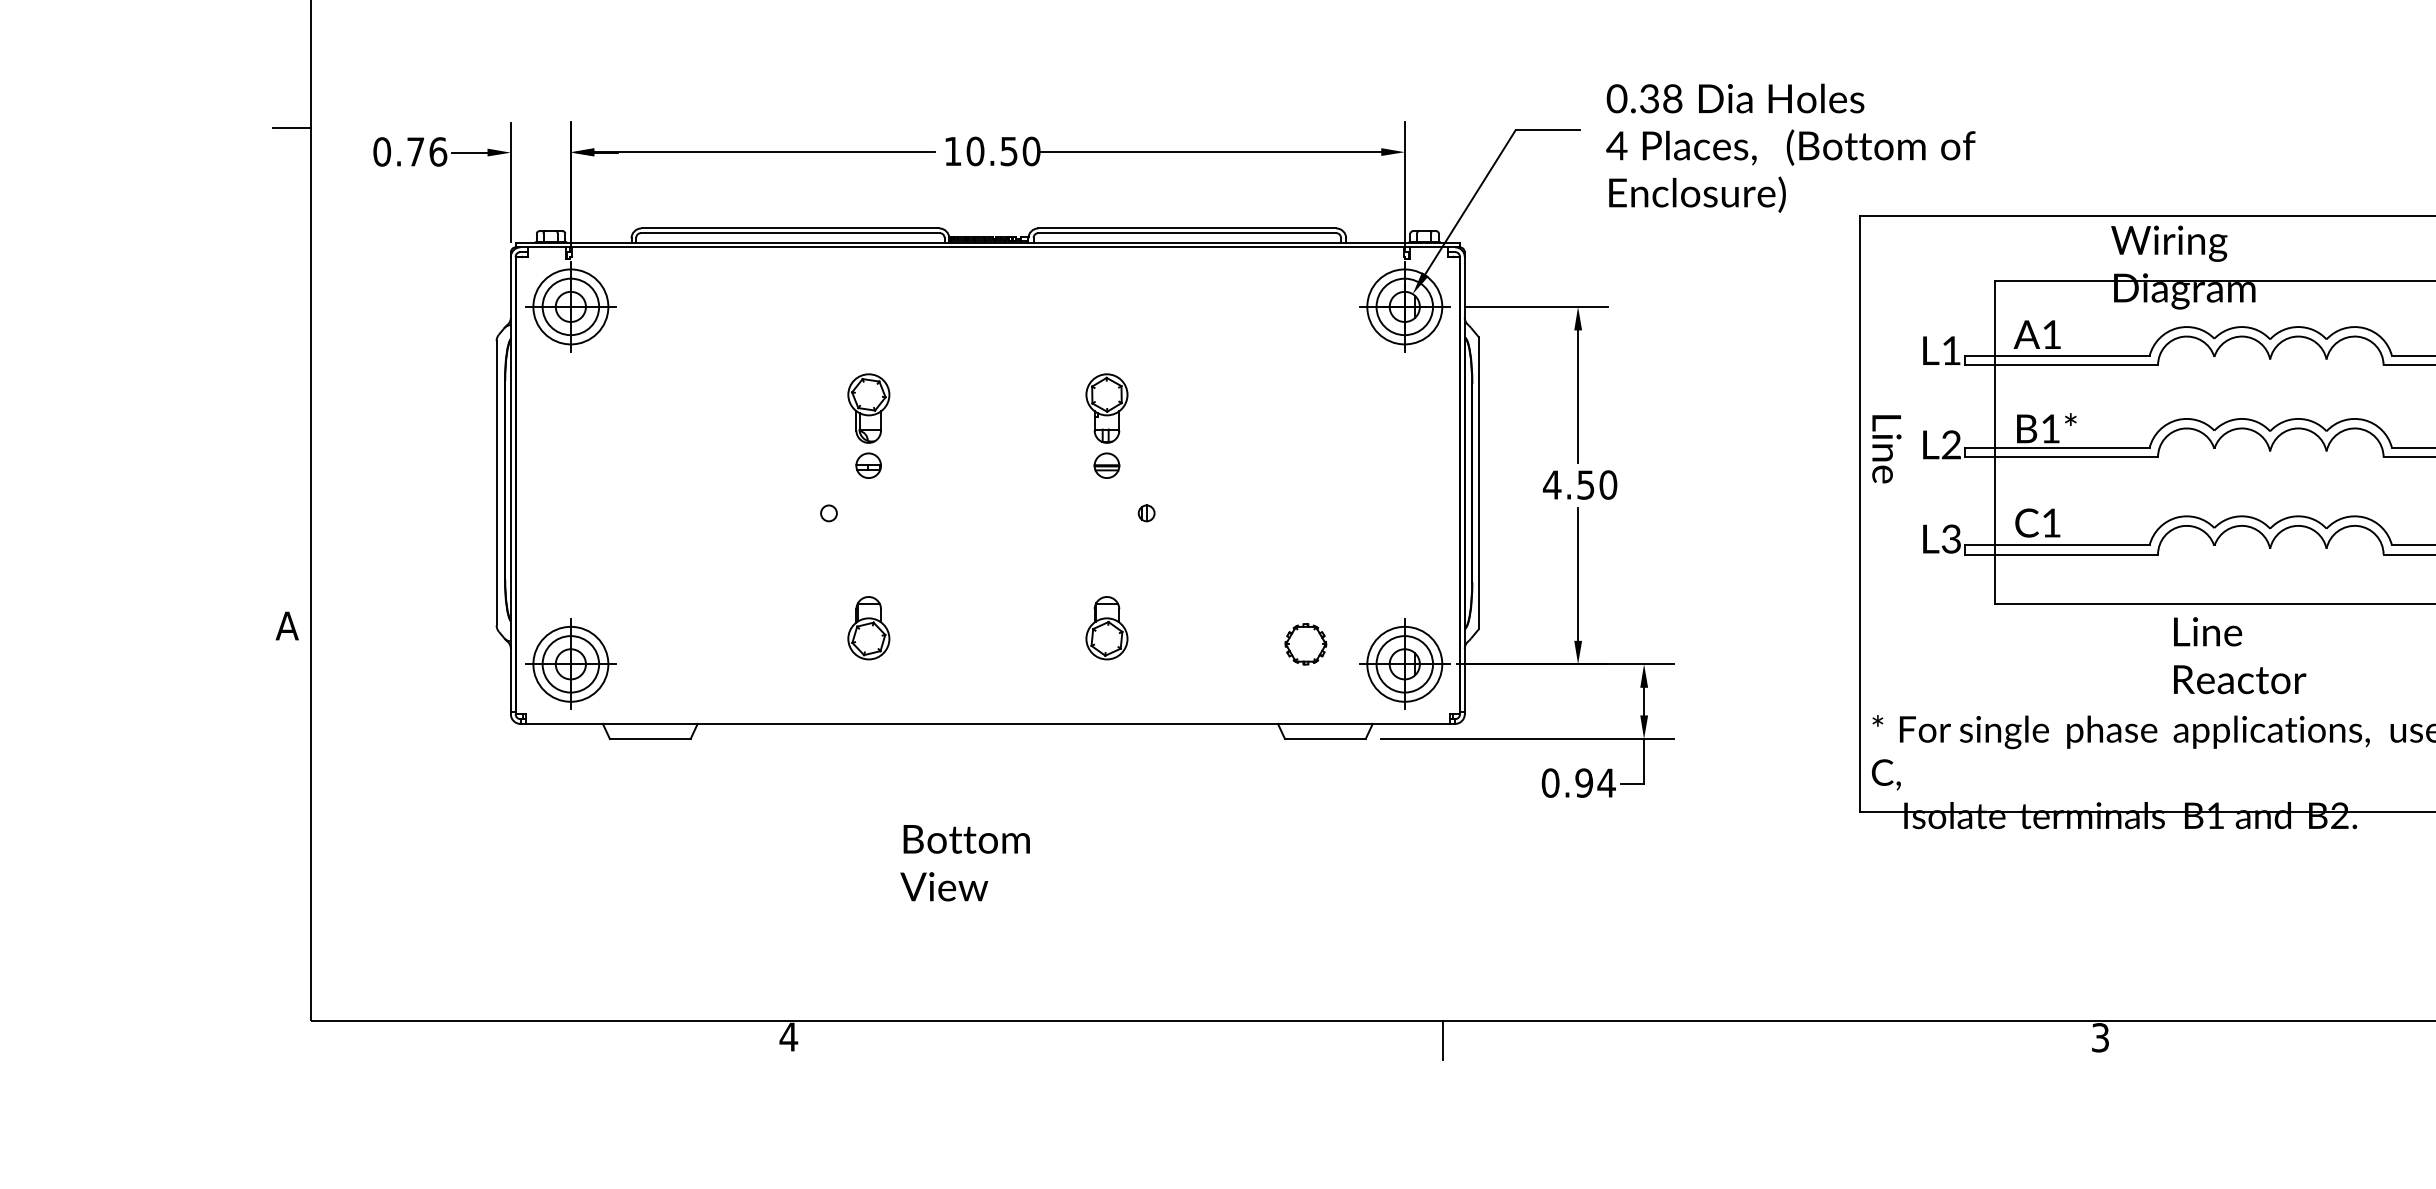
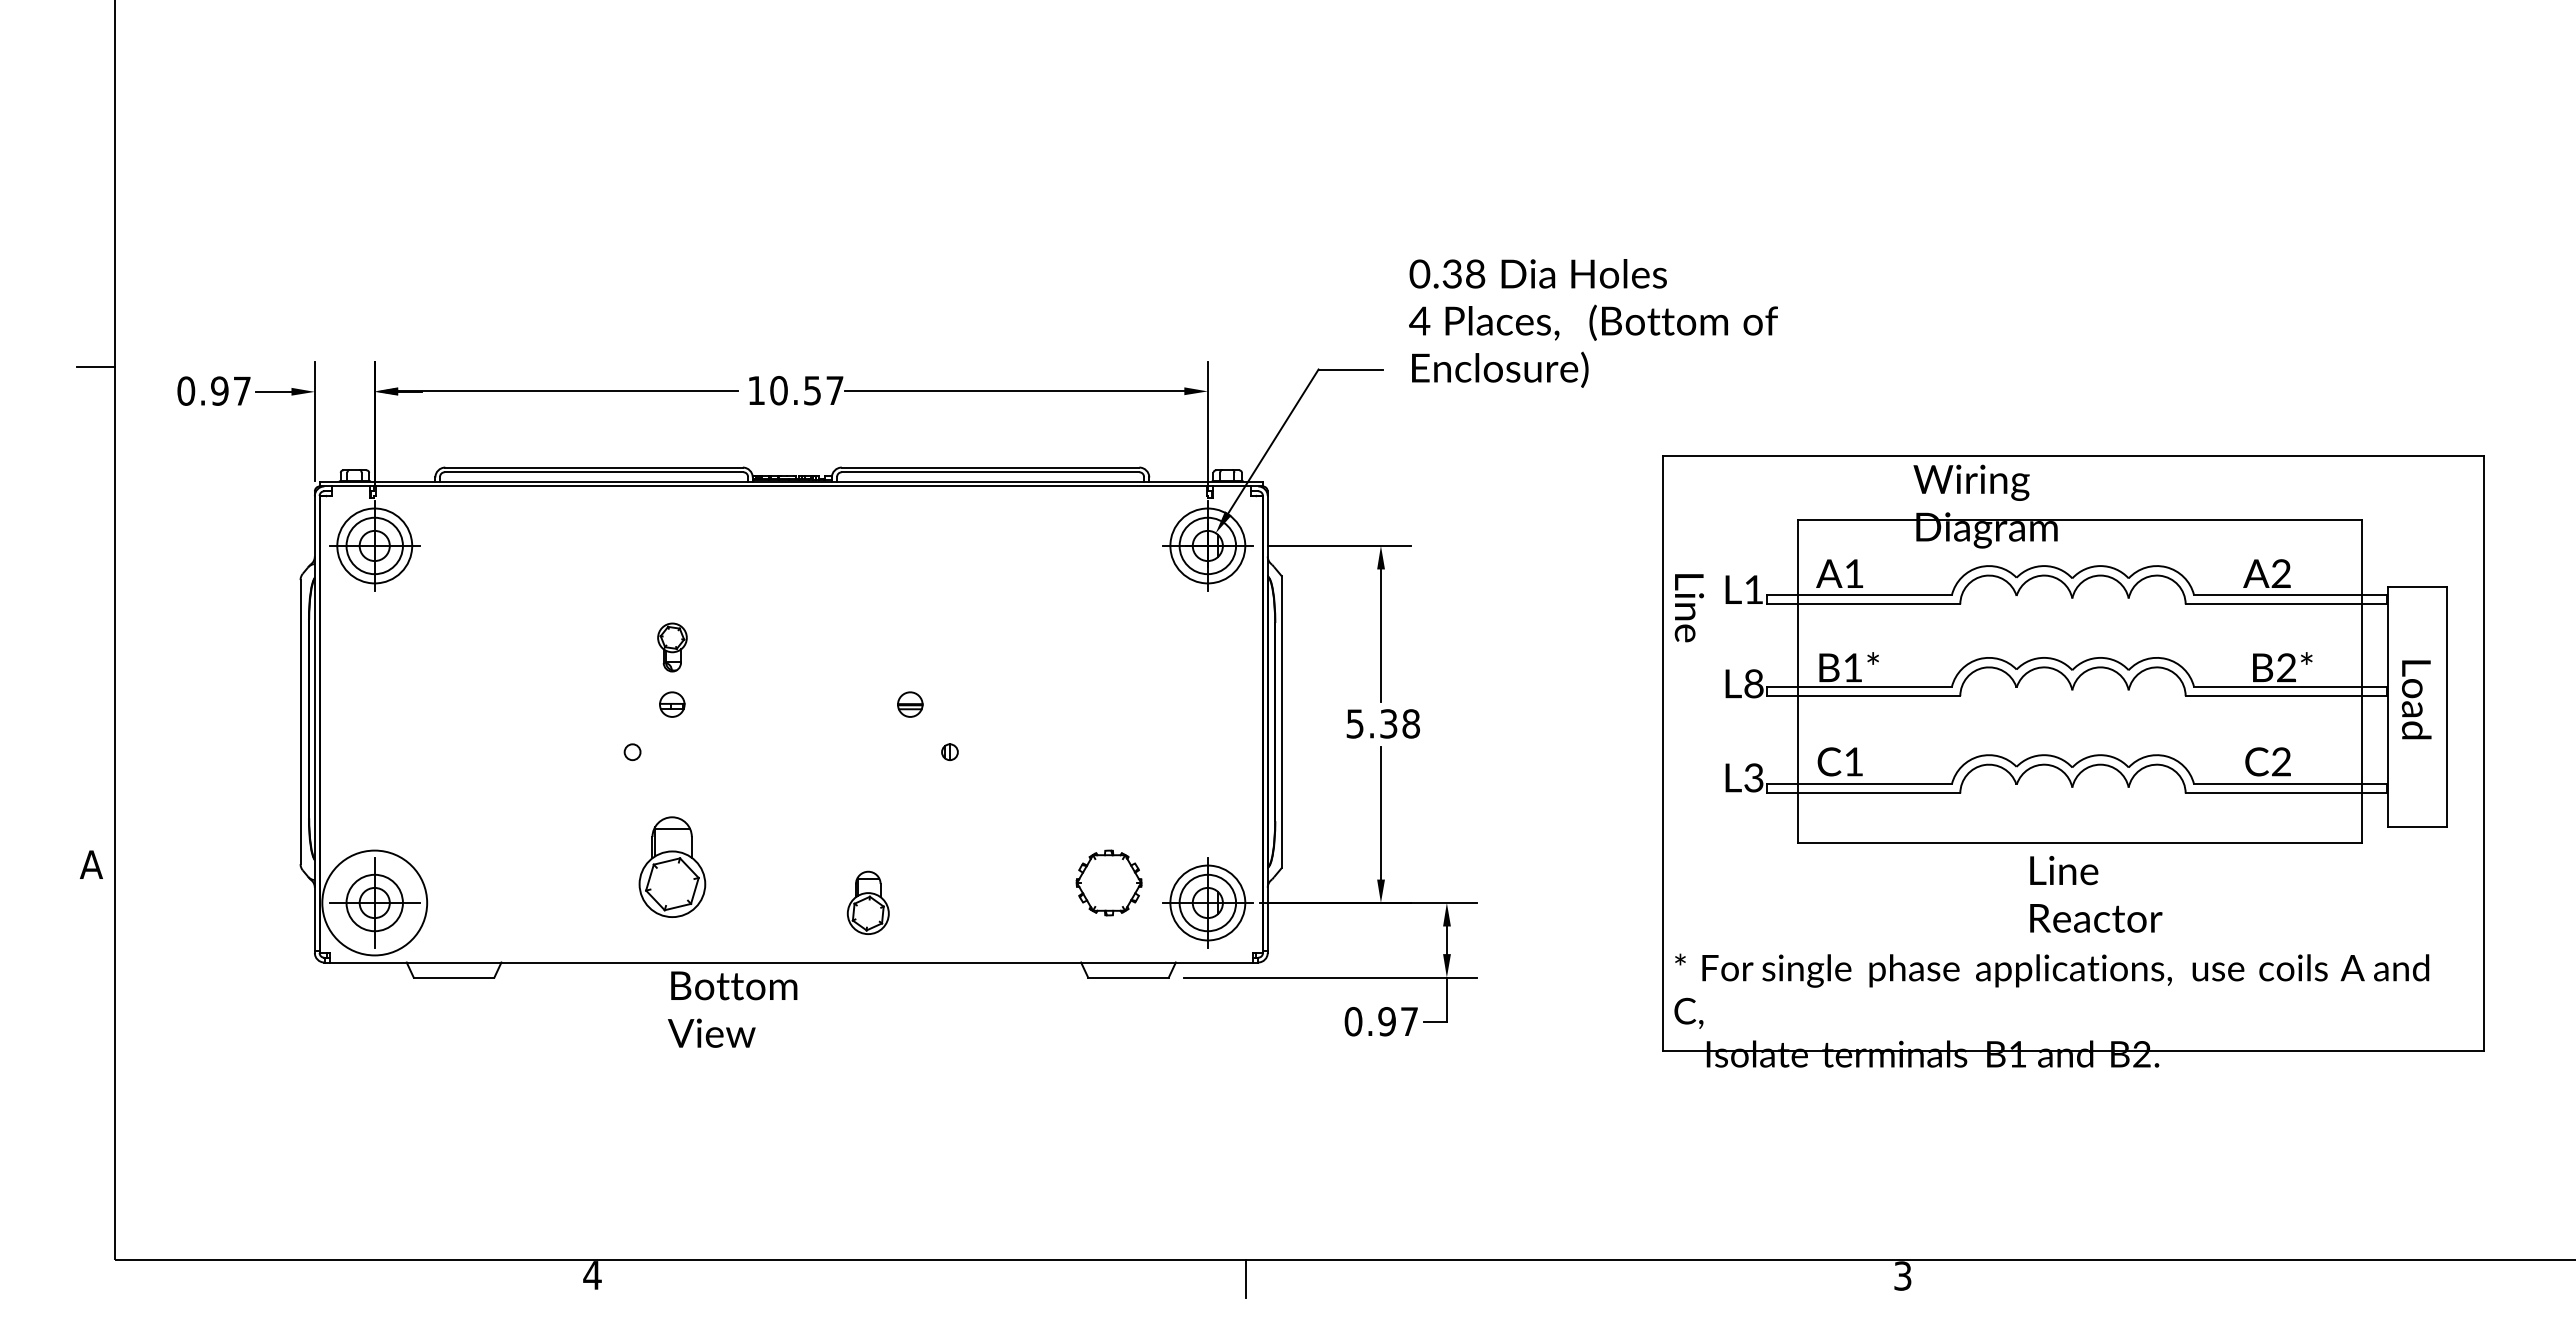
text: (1790, 148) -> (1593, 323), moved
text: (427, 151) -> (231, 390), 0.76 -> 0.97
text: (1031, 151) -> (834, 390), 10.50 -> 10.57
part: (868, 408) -> (672, 647), size x0.7
part: (1106, 408) -> (909, 647), removed
text: (1951, 445) -> (1753, 684), L2 -> L8
text: (1885, 449) -> (1688, 608), moved
text: (1579, 484) -> (1382, 723), 4.50 -> 5.38
part: (868, 627) -> (672, 866), size x1.6
part: (1106, 627) -> (867, 902), moved
part: (1305, 643) -> (1108, 882), size x1.6
text: (2240, 655) -> (2096, 894), moved
circle: (570, 663) -> (374, 902), size x1.4
text: (1606, 782) -> (1409, 1021), 0.94 -> 0.97
text: (965, 863) -> (732, 1009), moved

